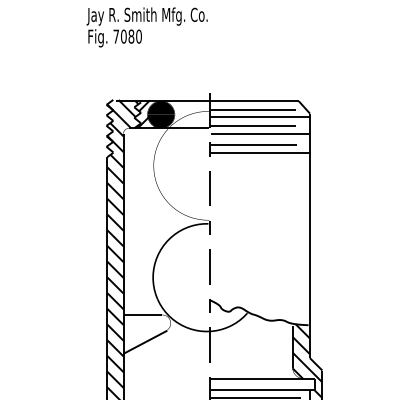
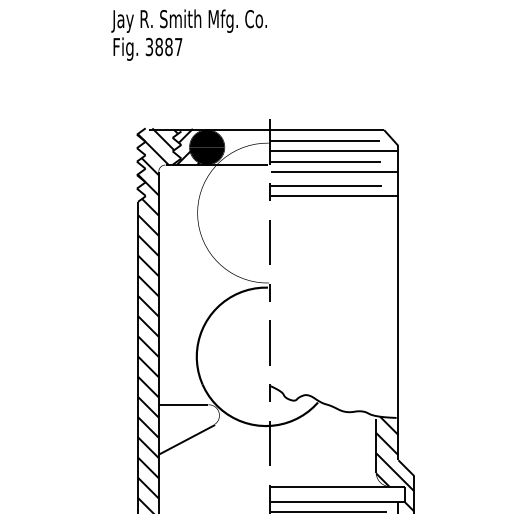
text: (127, 36) -> (163, 46), 7080 -> 3887

